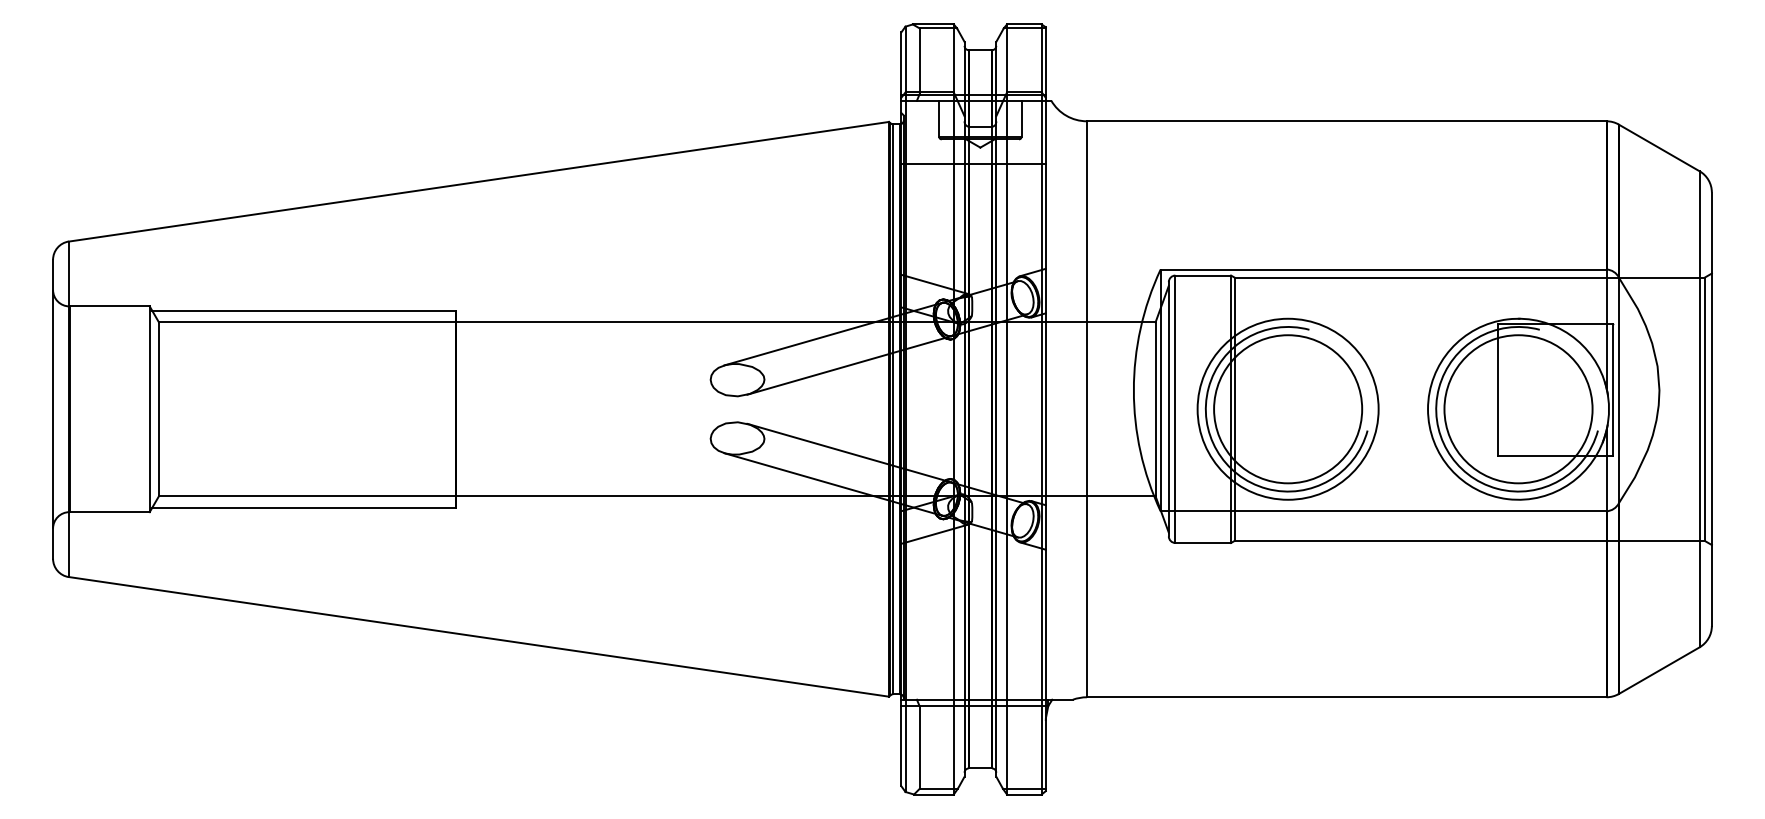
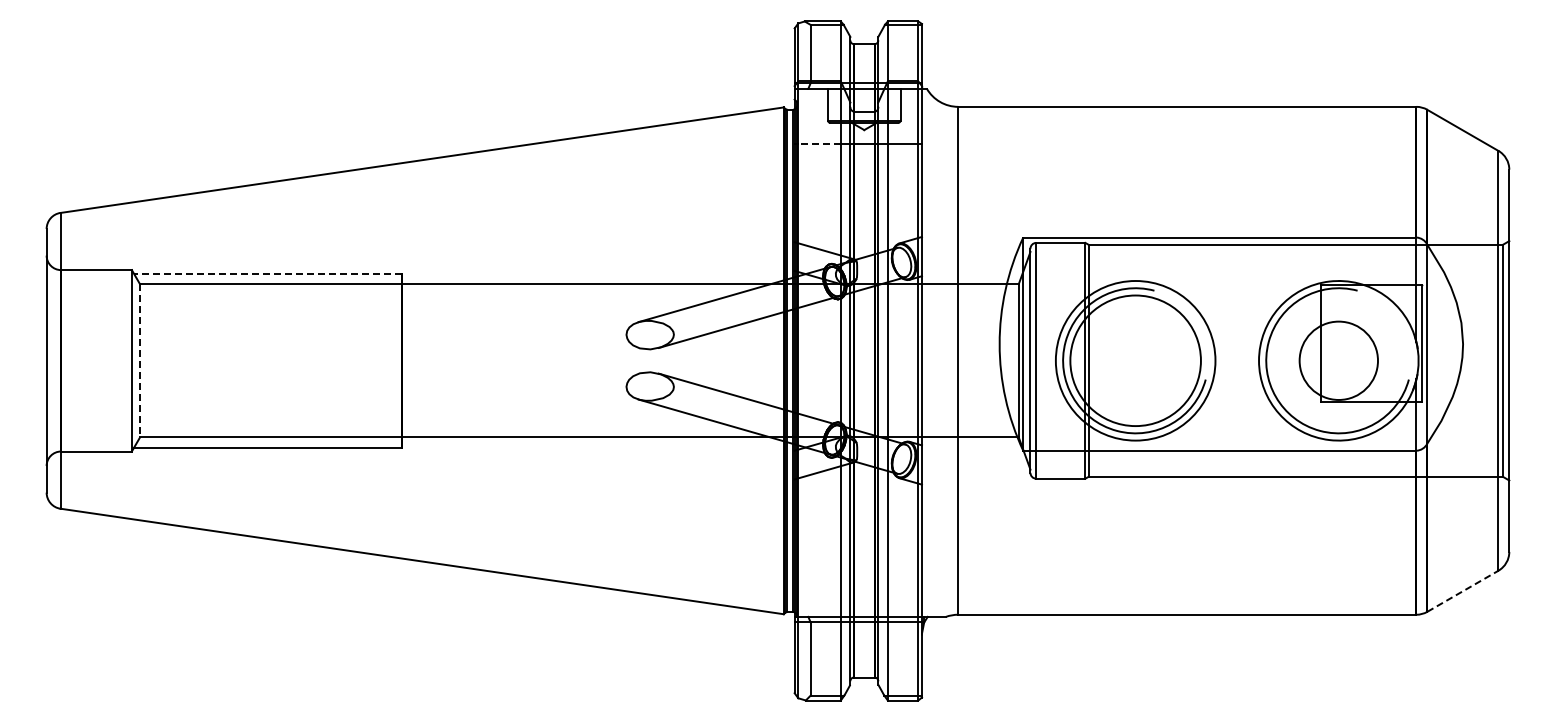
line: (929, 163) -> (819, 144), solid -> dashed
line: (303, 310) -> (267, 273), solid -> dashed
line: (159, 408) -> (140, 360), solid -> dashed
circle: (1518, 408) -> (1338, 360), size x0.6
line: (1659, 670) -> (1463, 591), solid -> dashed

